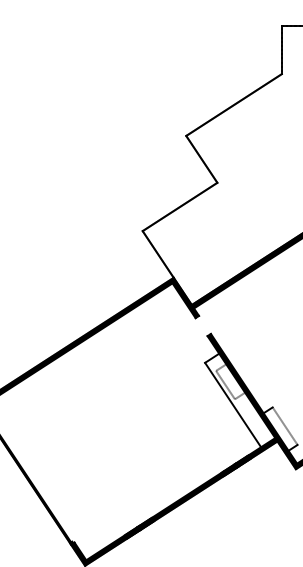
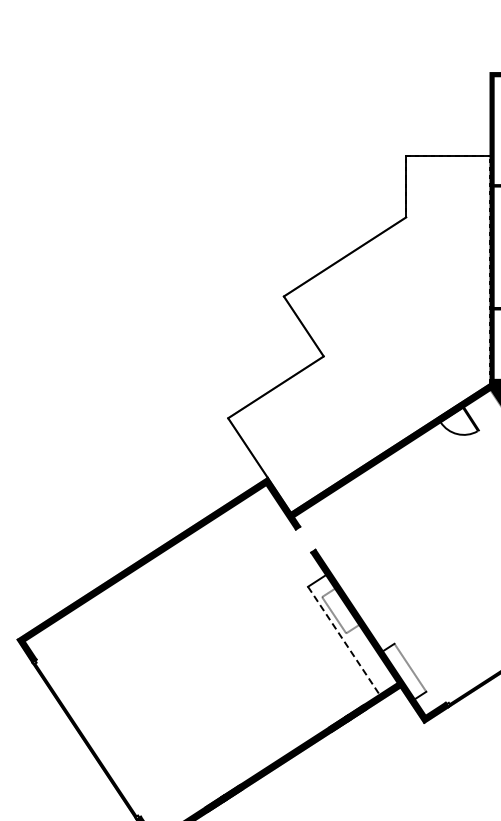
line: (232, 404) -> (343, 640), solid -> dashed

